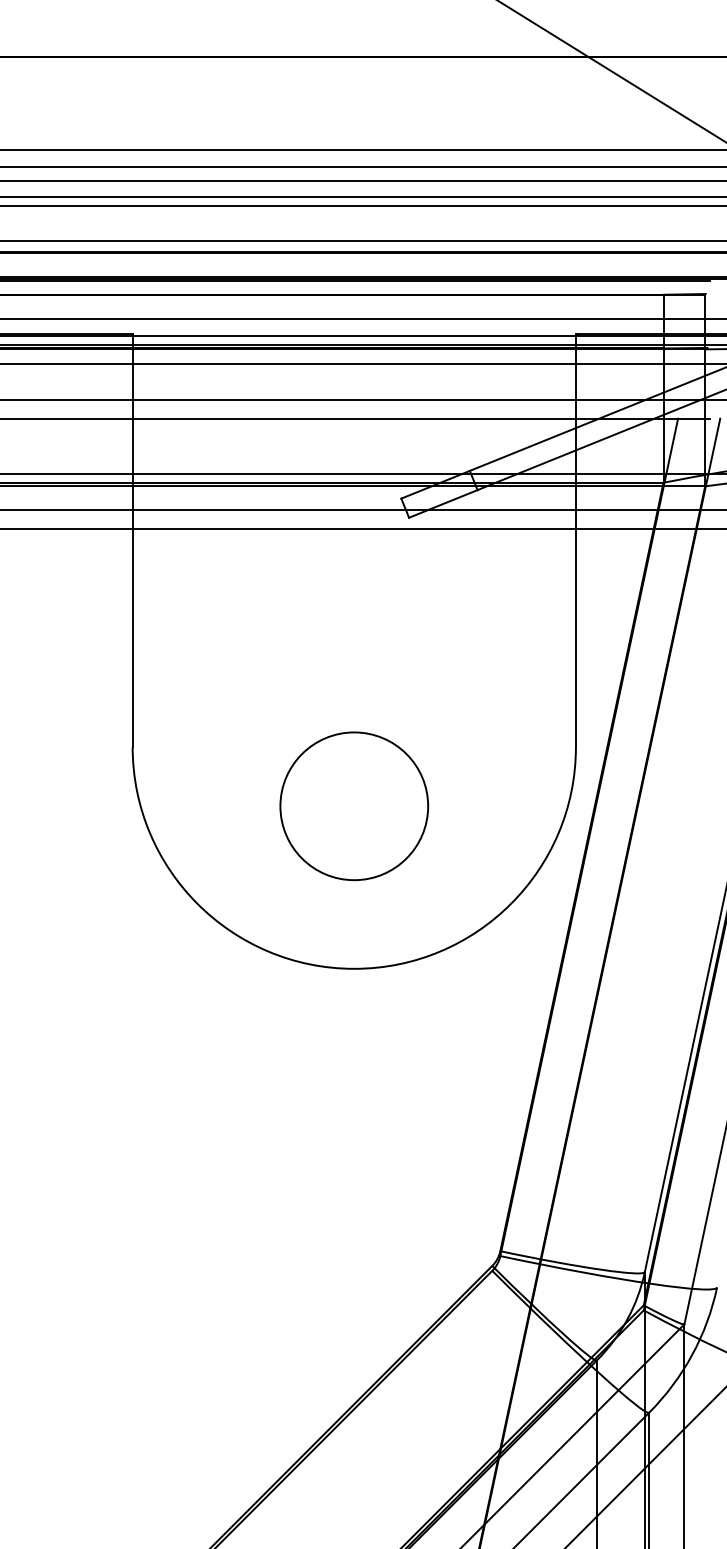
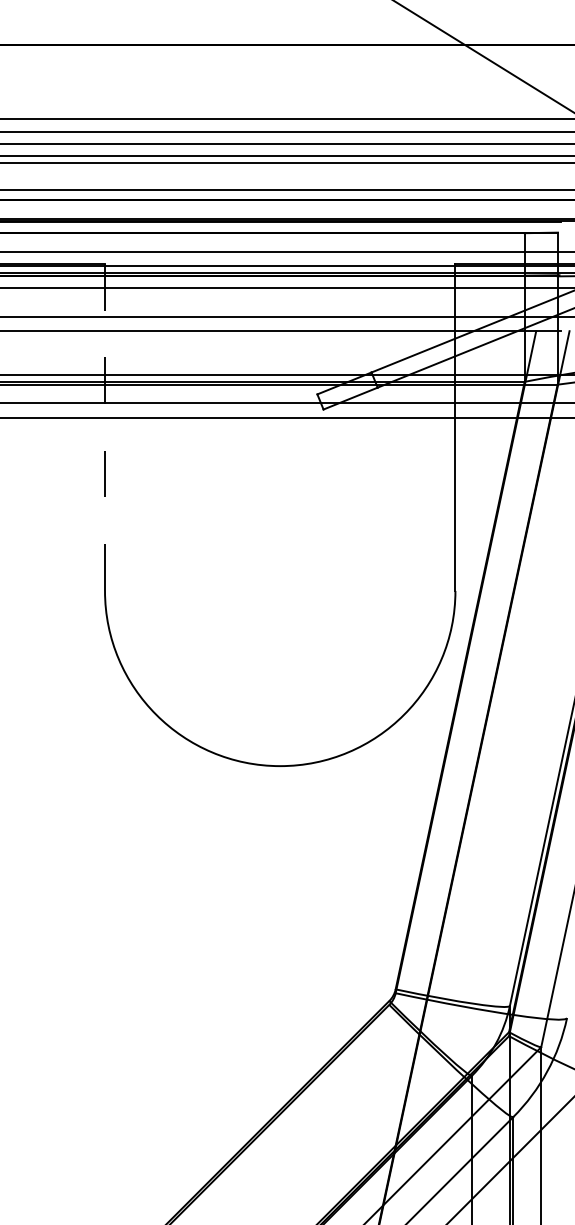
line: (132, 540) -> (104, 427), solid -> dashed
circle: (354, 806) -> (280, 637), removed

